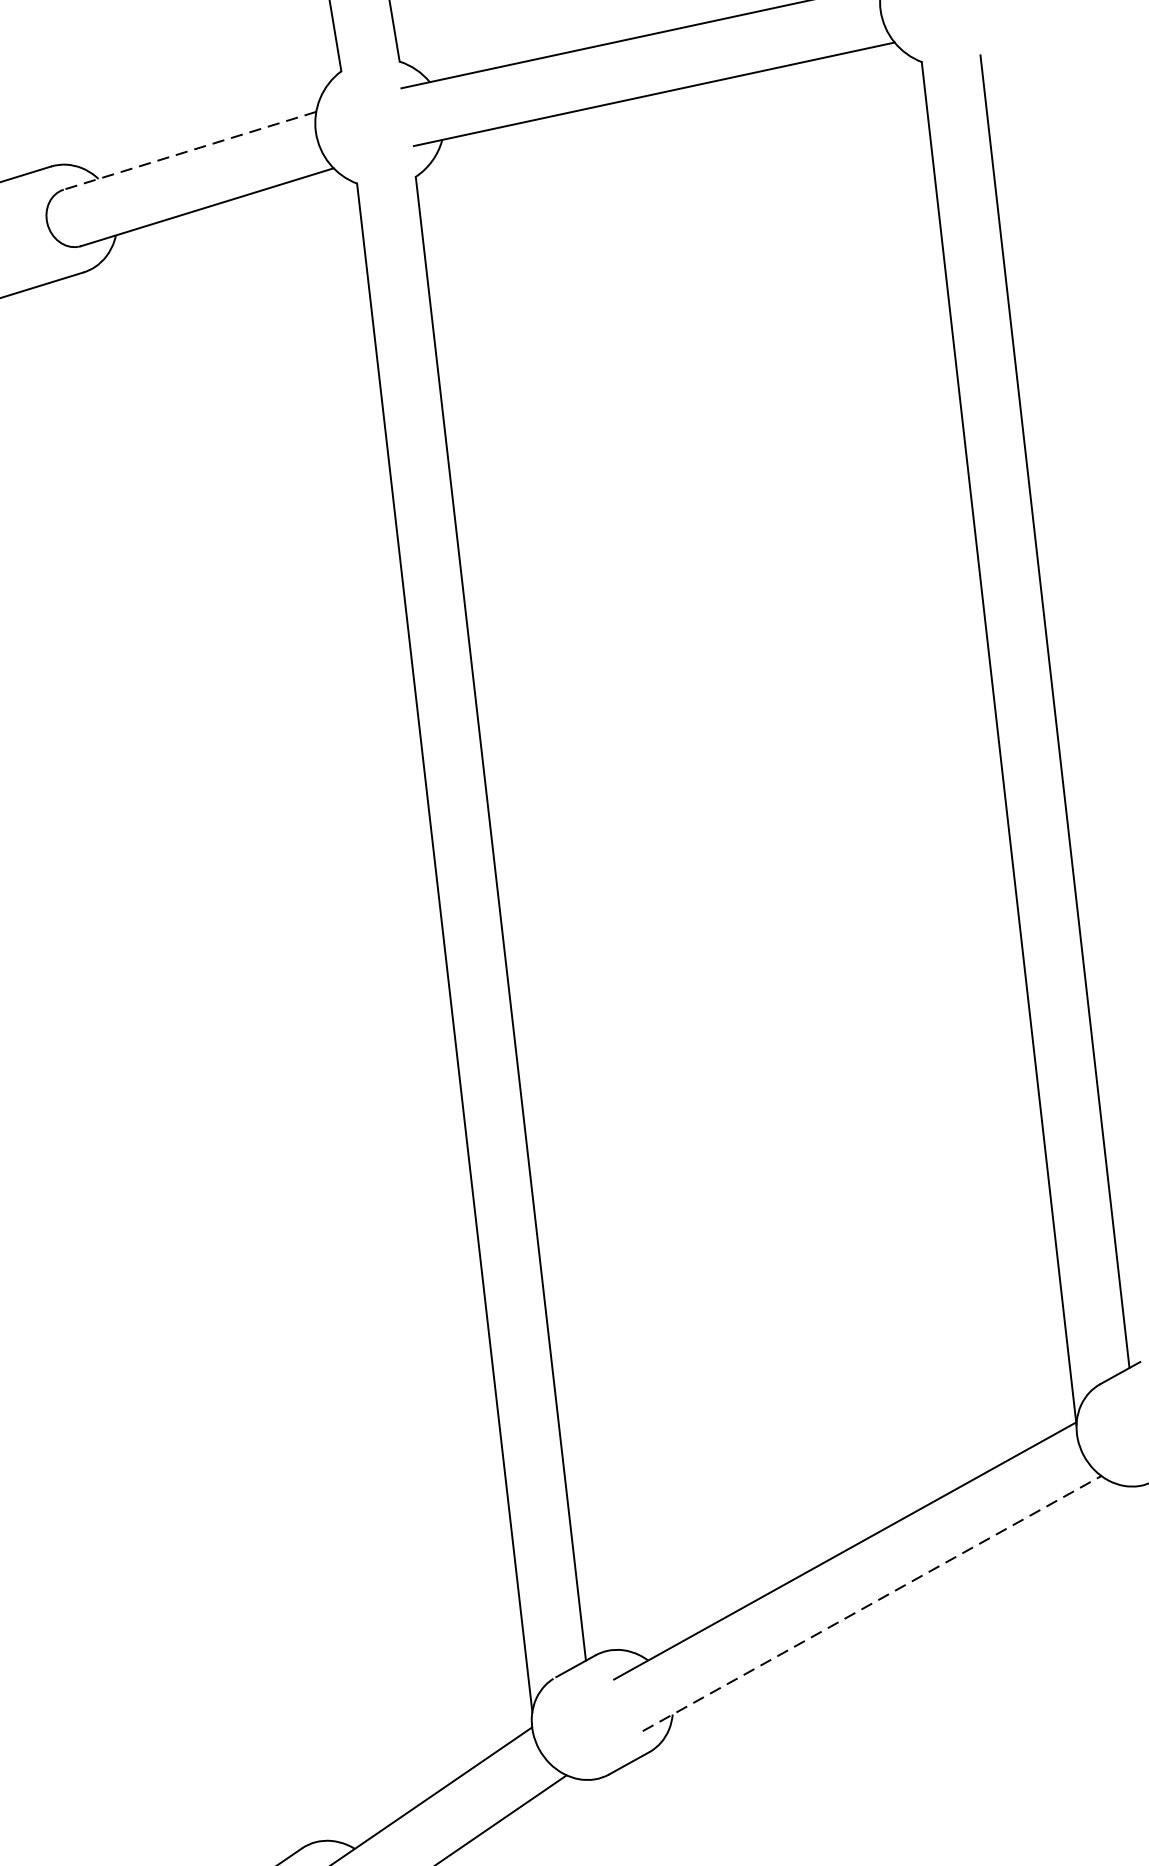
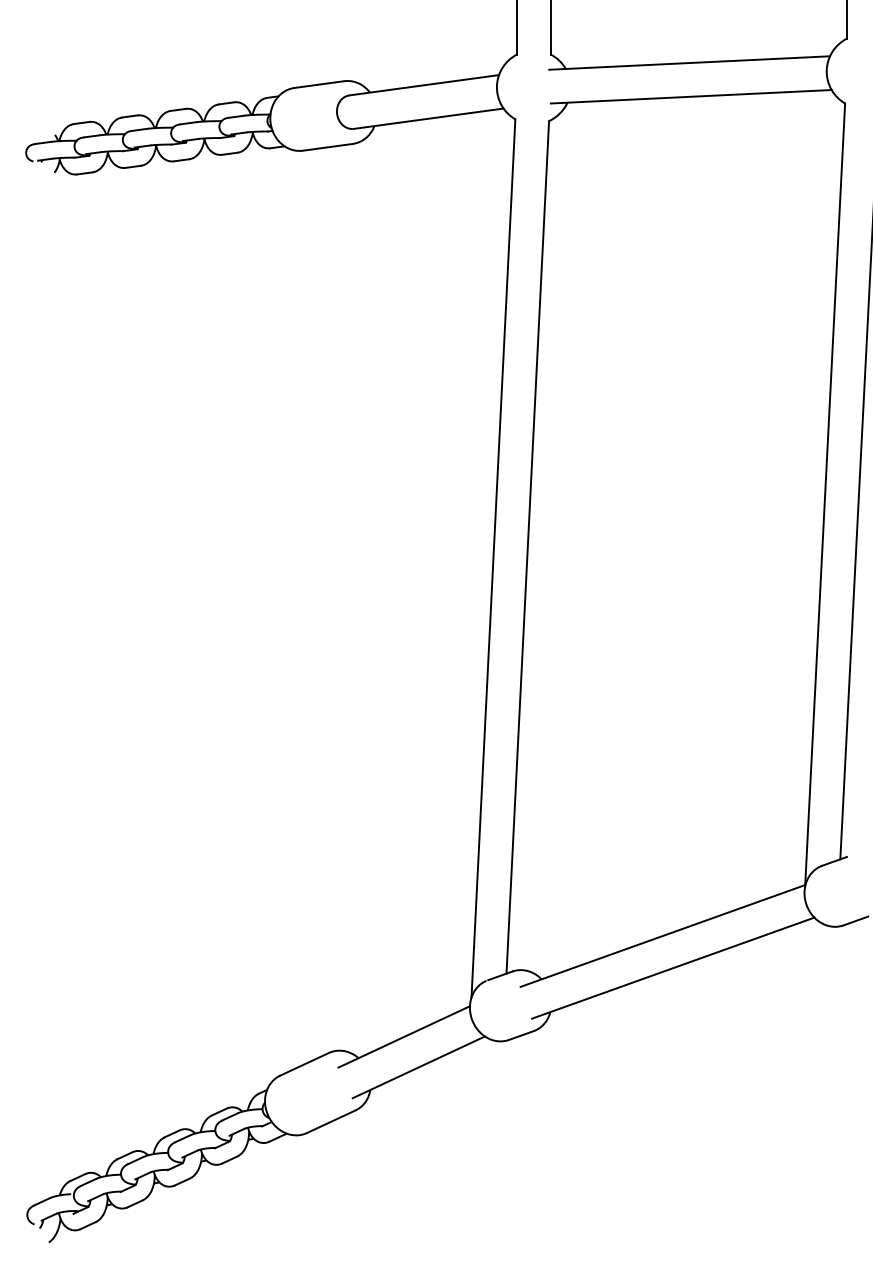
line: (190, 151) -> (424, 85), dashed -> solid
line: (872, 1604) -> (673, 968), dashed -> solid

